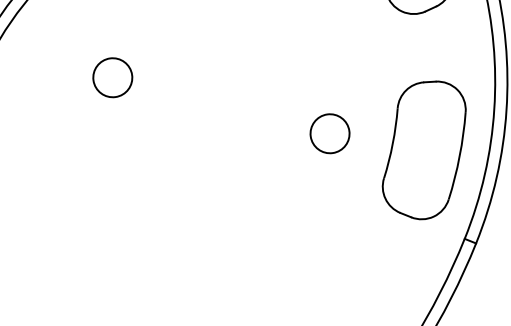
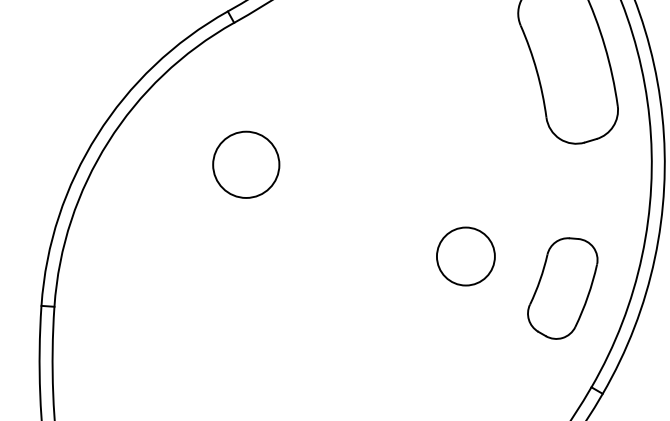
circle: (112, 77) -> (245, 164), size x1.6
circle: (329, 133) -> (465, 256), size x1.4
part: (424, 150) -> (562, 288), size x0.7

